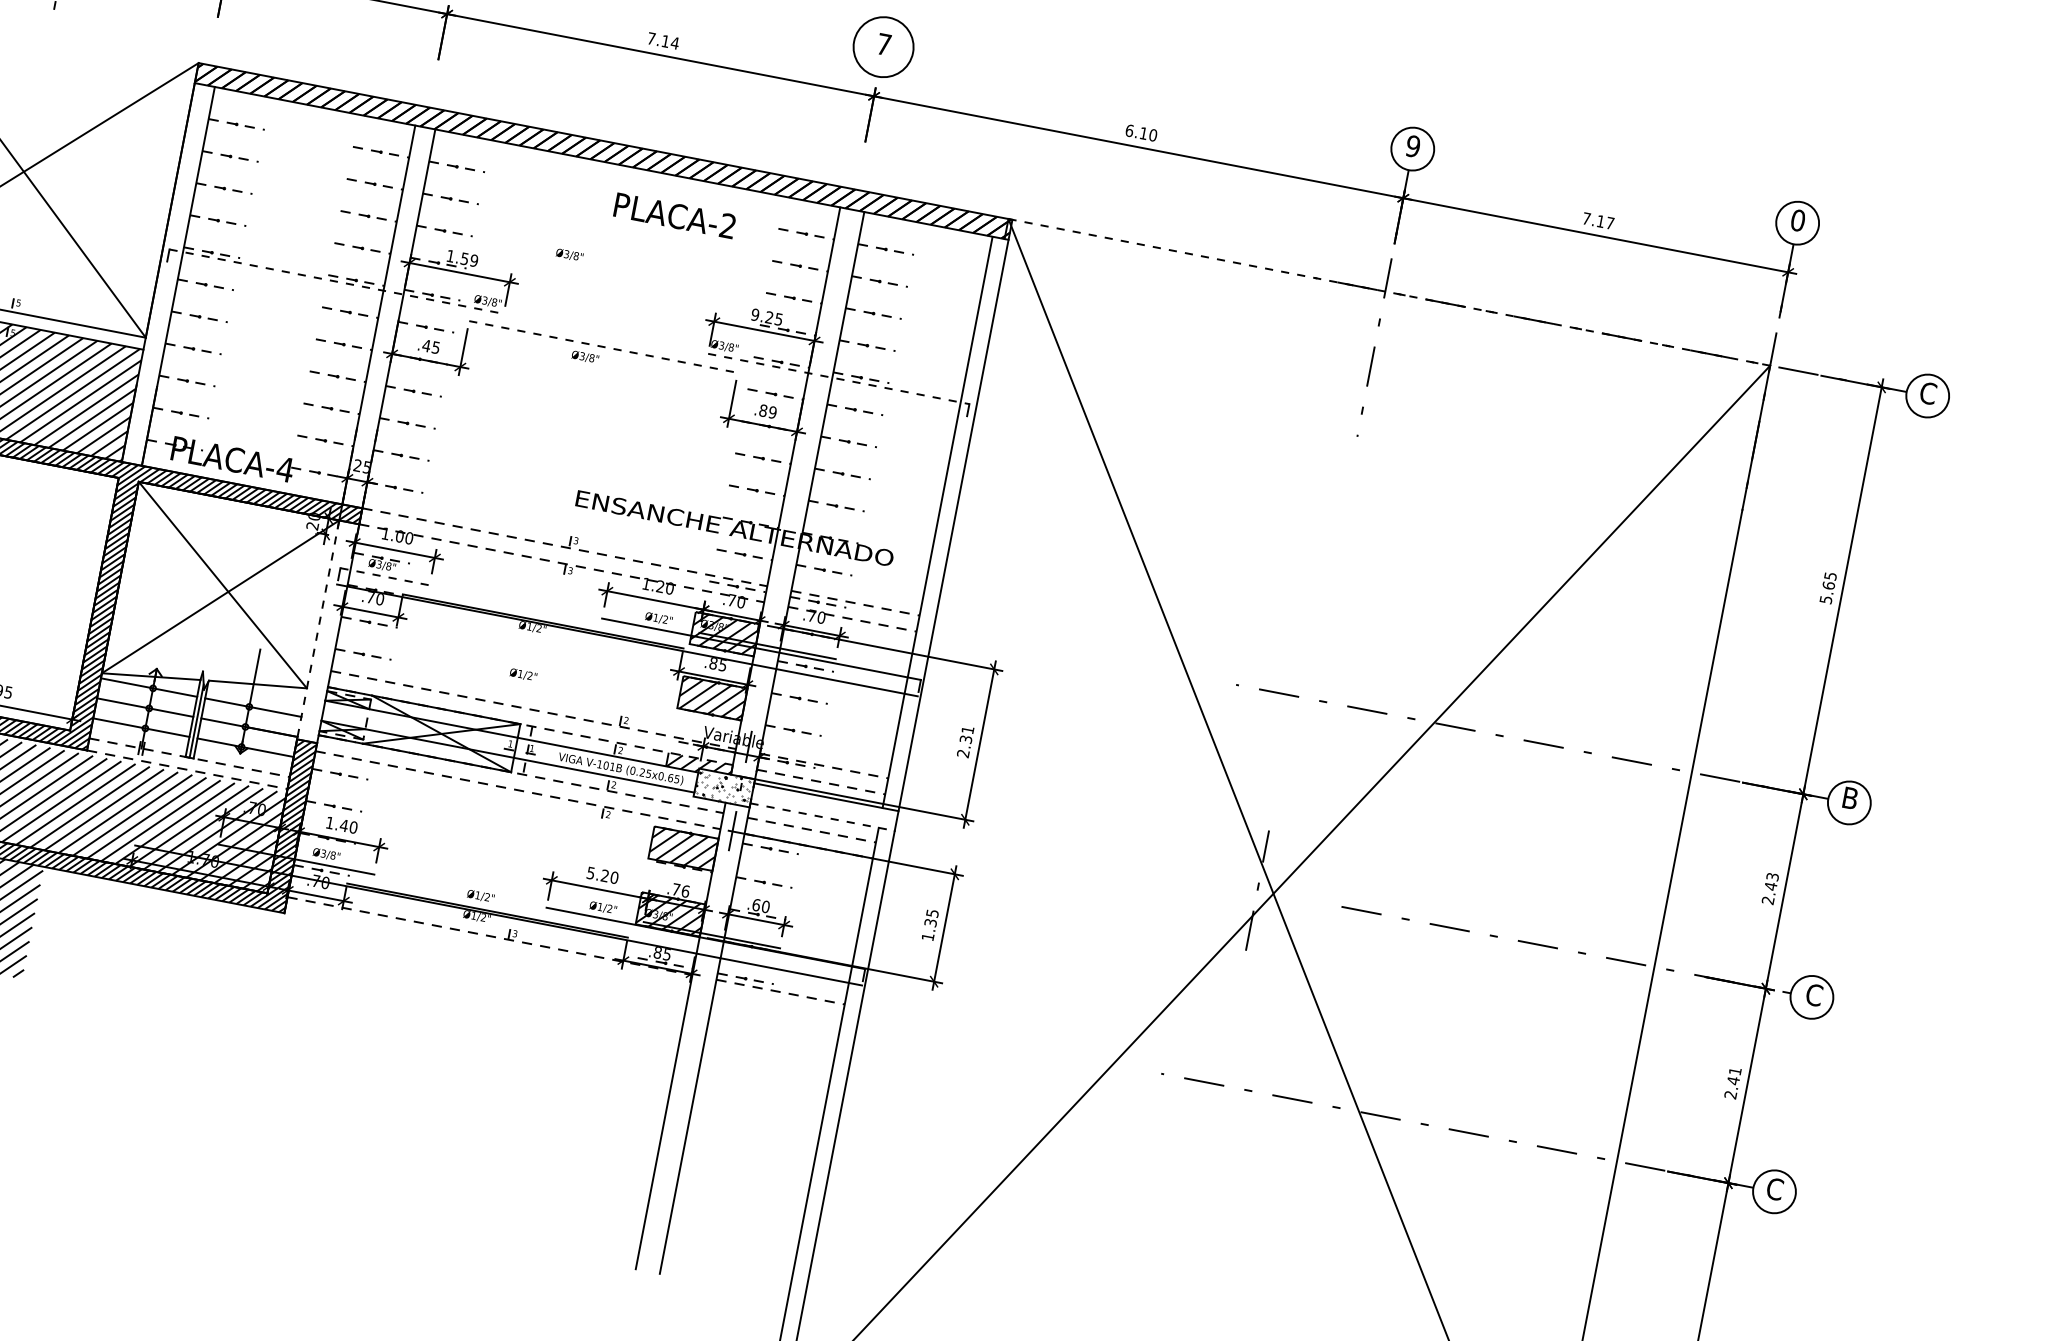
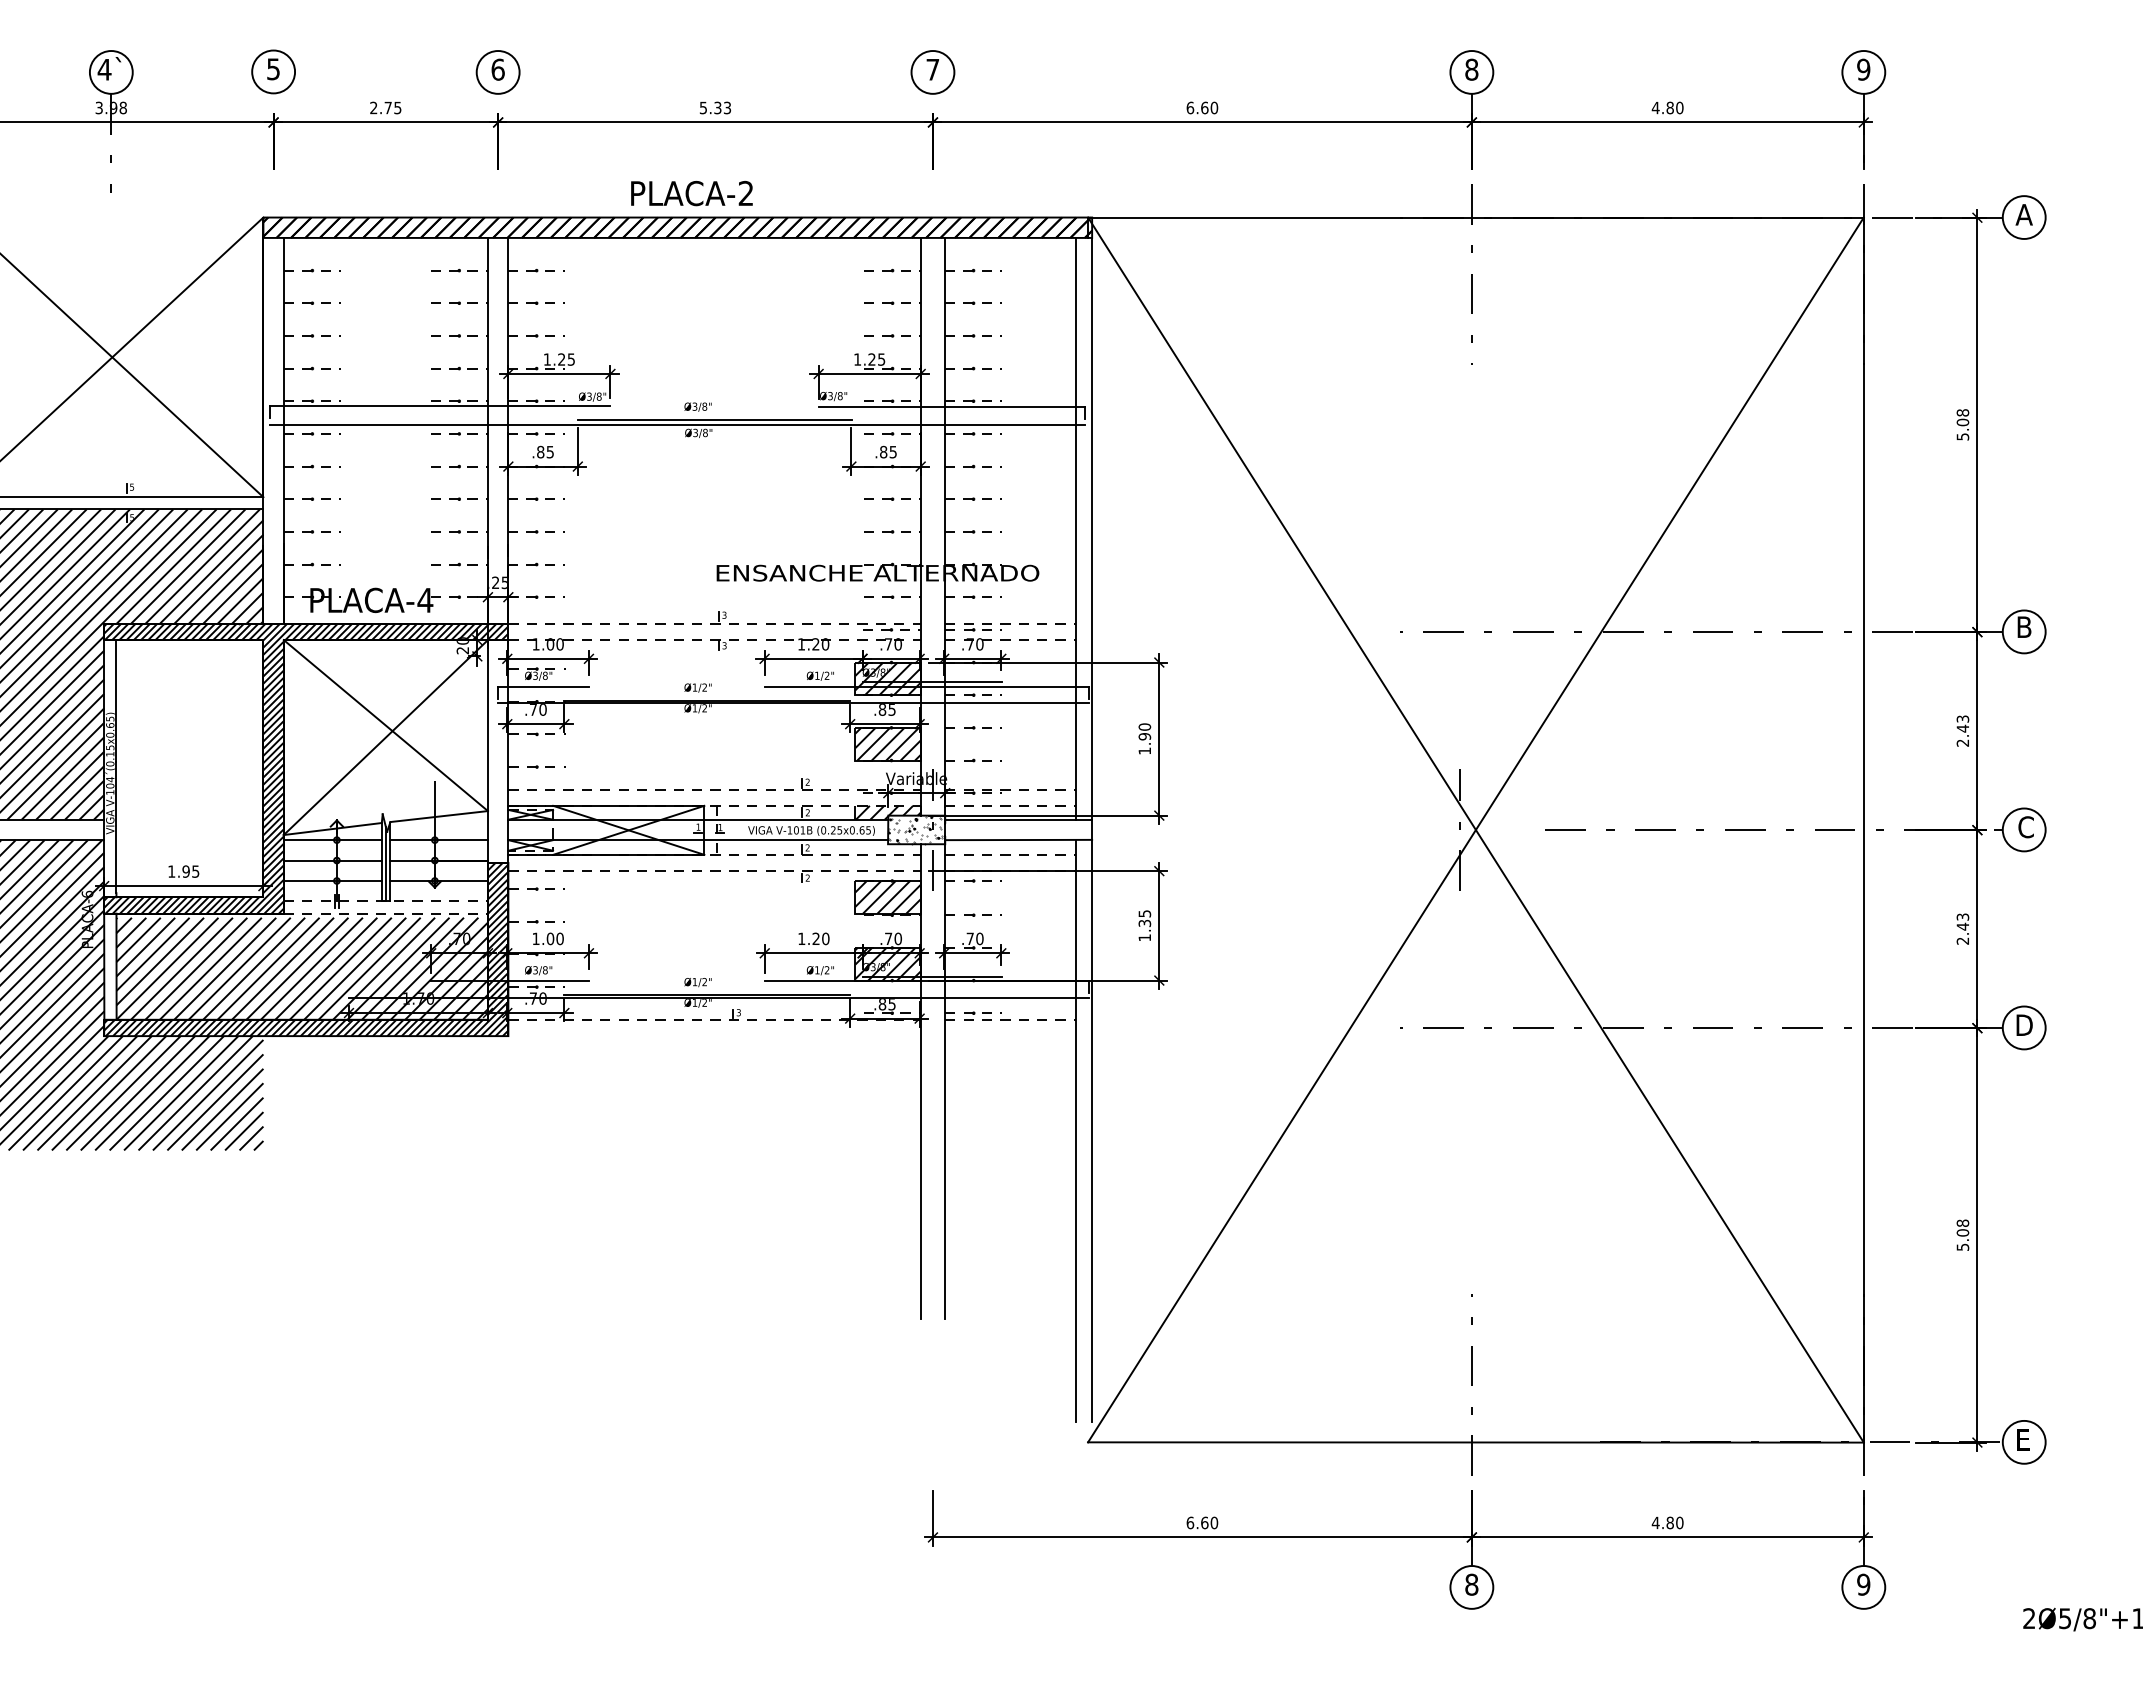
text: (663, 40) -> (715, 107), 7.14 -> 5.33
circle: (883, 47) -> (932, 72), size x0.71
text: (1143, 132) -> (1204, 107), 6.10 -> 6.60
text: (1412, 146) -> (1471, 69), 9 -> 8
text: (674, 215) -> (691, 193), moved
text: (1598, 220) -> (1667, 107), 7.17 -> 4.80
text: (1797, 220) -> (1863, 69), 0 -> 9
text: (569, 254) -> (697, 406), moved
text: (469, 259) -> (566, 359), 1.59 -> 1.25
line: (336, 282) -> (440, 406), dashed -> solid
line: (1388, 292) -> (1475, 217), dashed -> solid
text: (755, 314) -> (857, 359), 9.25 -> 1.25
line: (566, 344) -> (677, 424), added
text: (426, 345) -> (540, 451), .45 -> .85
line: (603, 346) -> (714, 419), dashed -> solid
line: (839, 378) -> (952, 406), dashed -> solid
text: (1927, 392) -> (2023, 214), C -> A
text: (772, 411) -> (892, 451), .89 -> .85
line: (385, 576) -> (543, 686), dashed -> solid
text: (1829, 580) -> (1962, 417), 5.65 -> 5.08
line: (317, 630) -> (487, 752), dashed -> solid
text: (523, 674) -> (697, 687), moved
text: (965, 741) -> (1144, 738), 2.31 -> 1.90
line: (823, 817) -> (1019, 840), dashed -> solid
text: (344, 825) -> (550, 938), 1.40 -> 1.00
text: (590, 872) -> (801, 938), 5.20 -> 1.20
text: (685, 891) -> (898, 938), .76 -> .70
text: (756, 904) -> (970, 938), .60 -> .70
text: (1734, 1070) -> (1962, 916), 2.41 -> 2.43
text: (1775, 1189) -> (2024, 1025), C -> D

